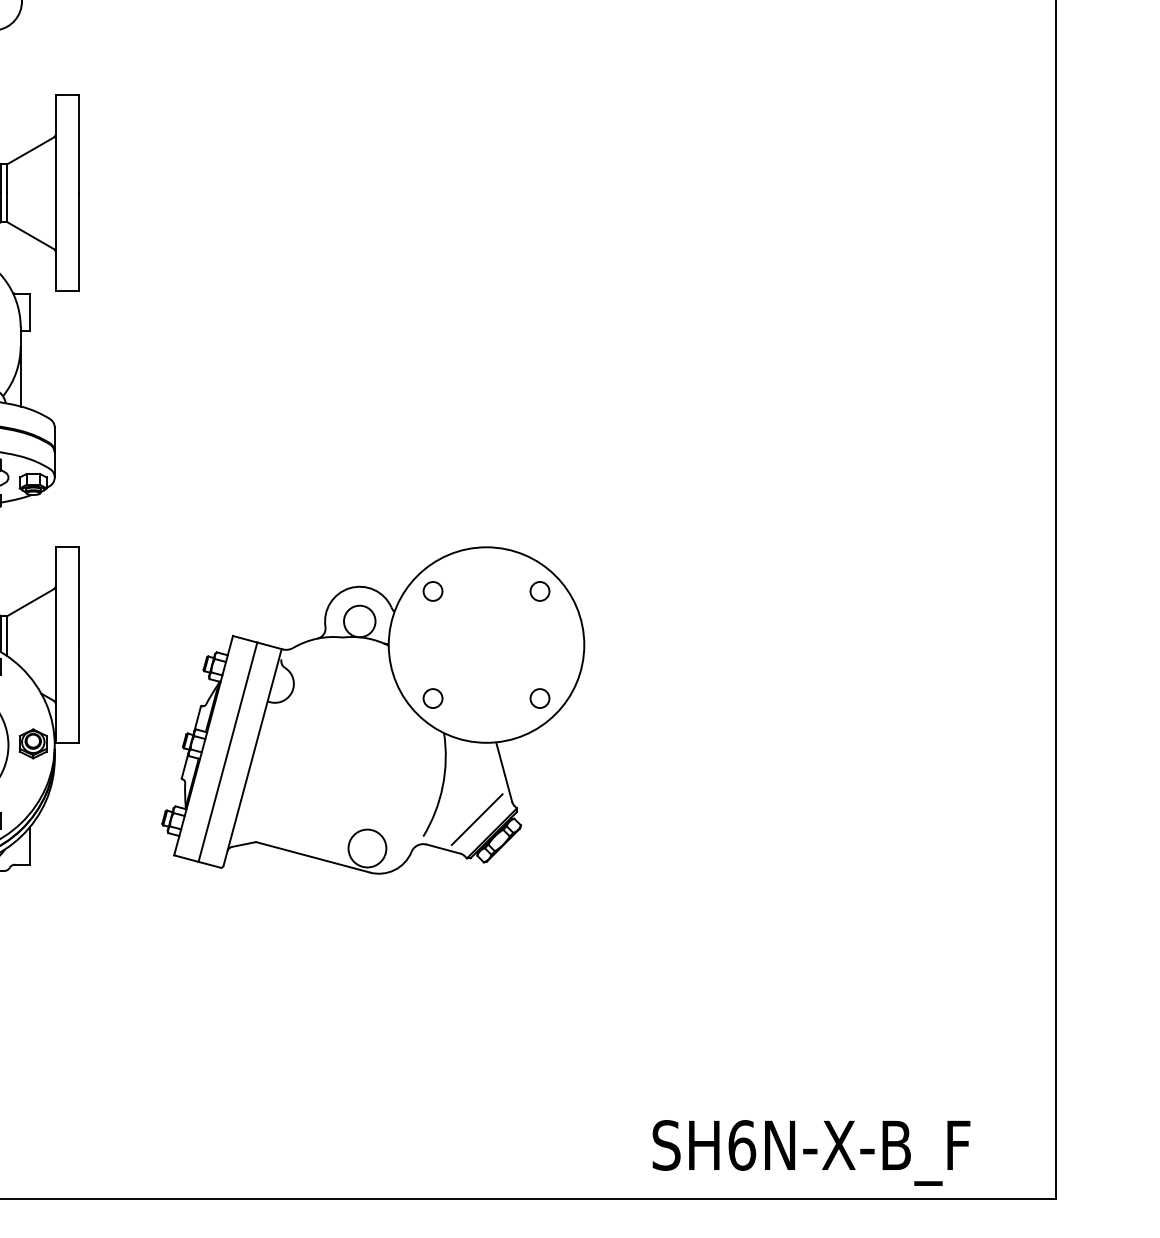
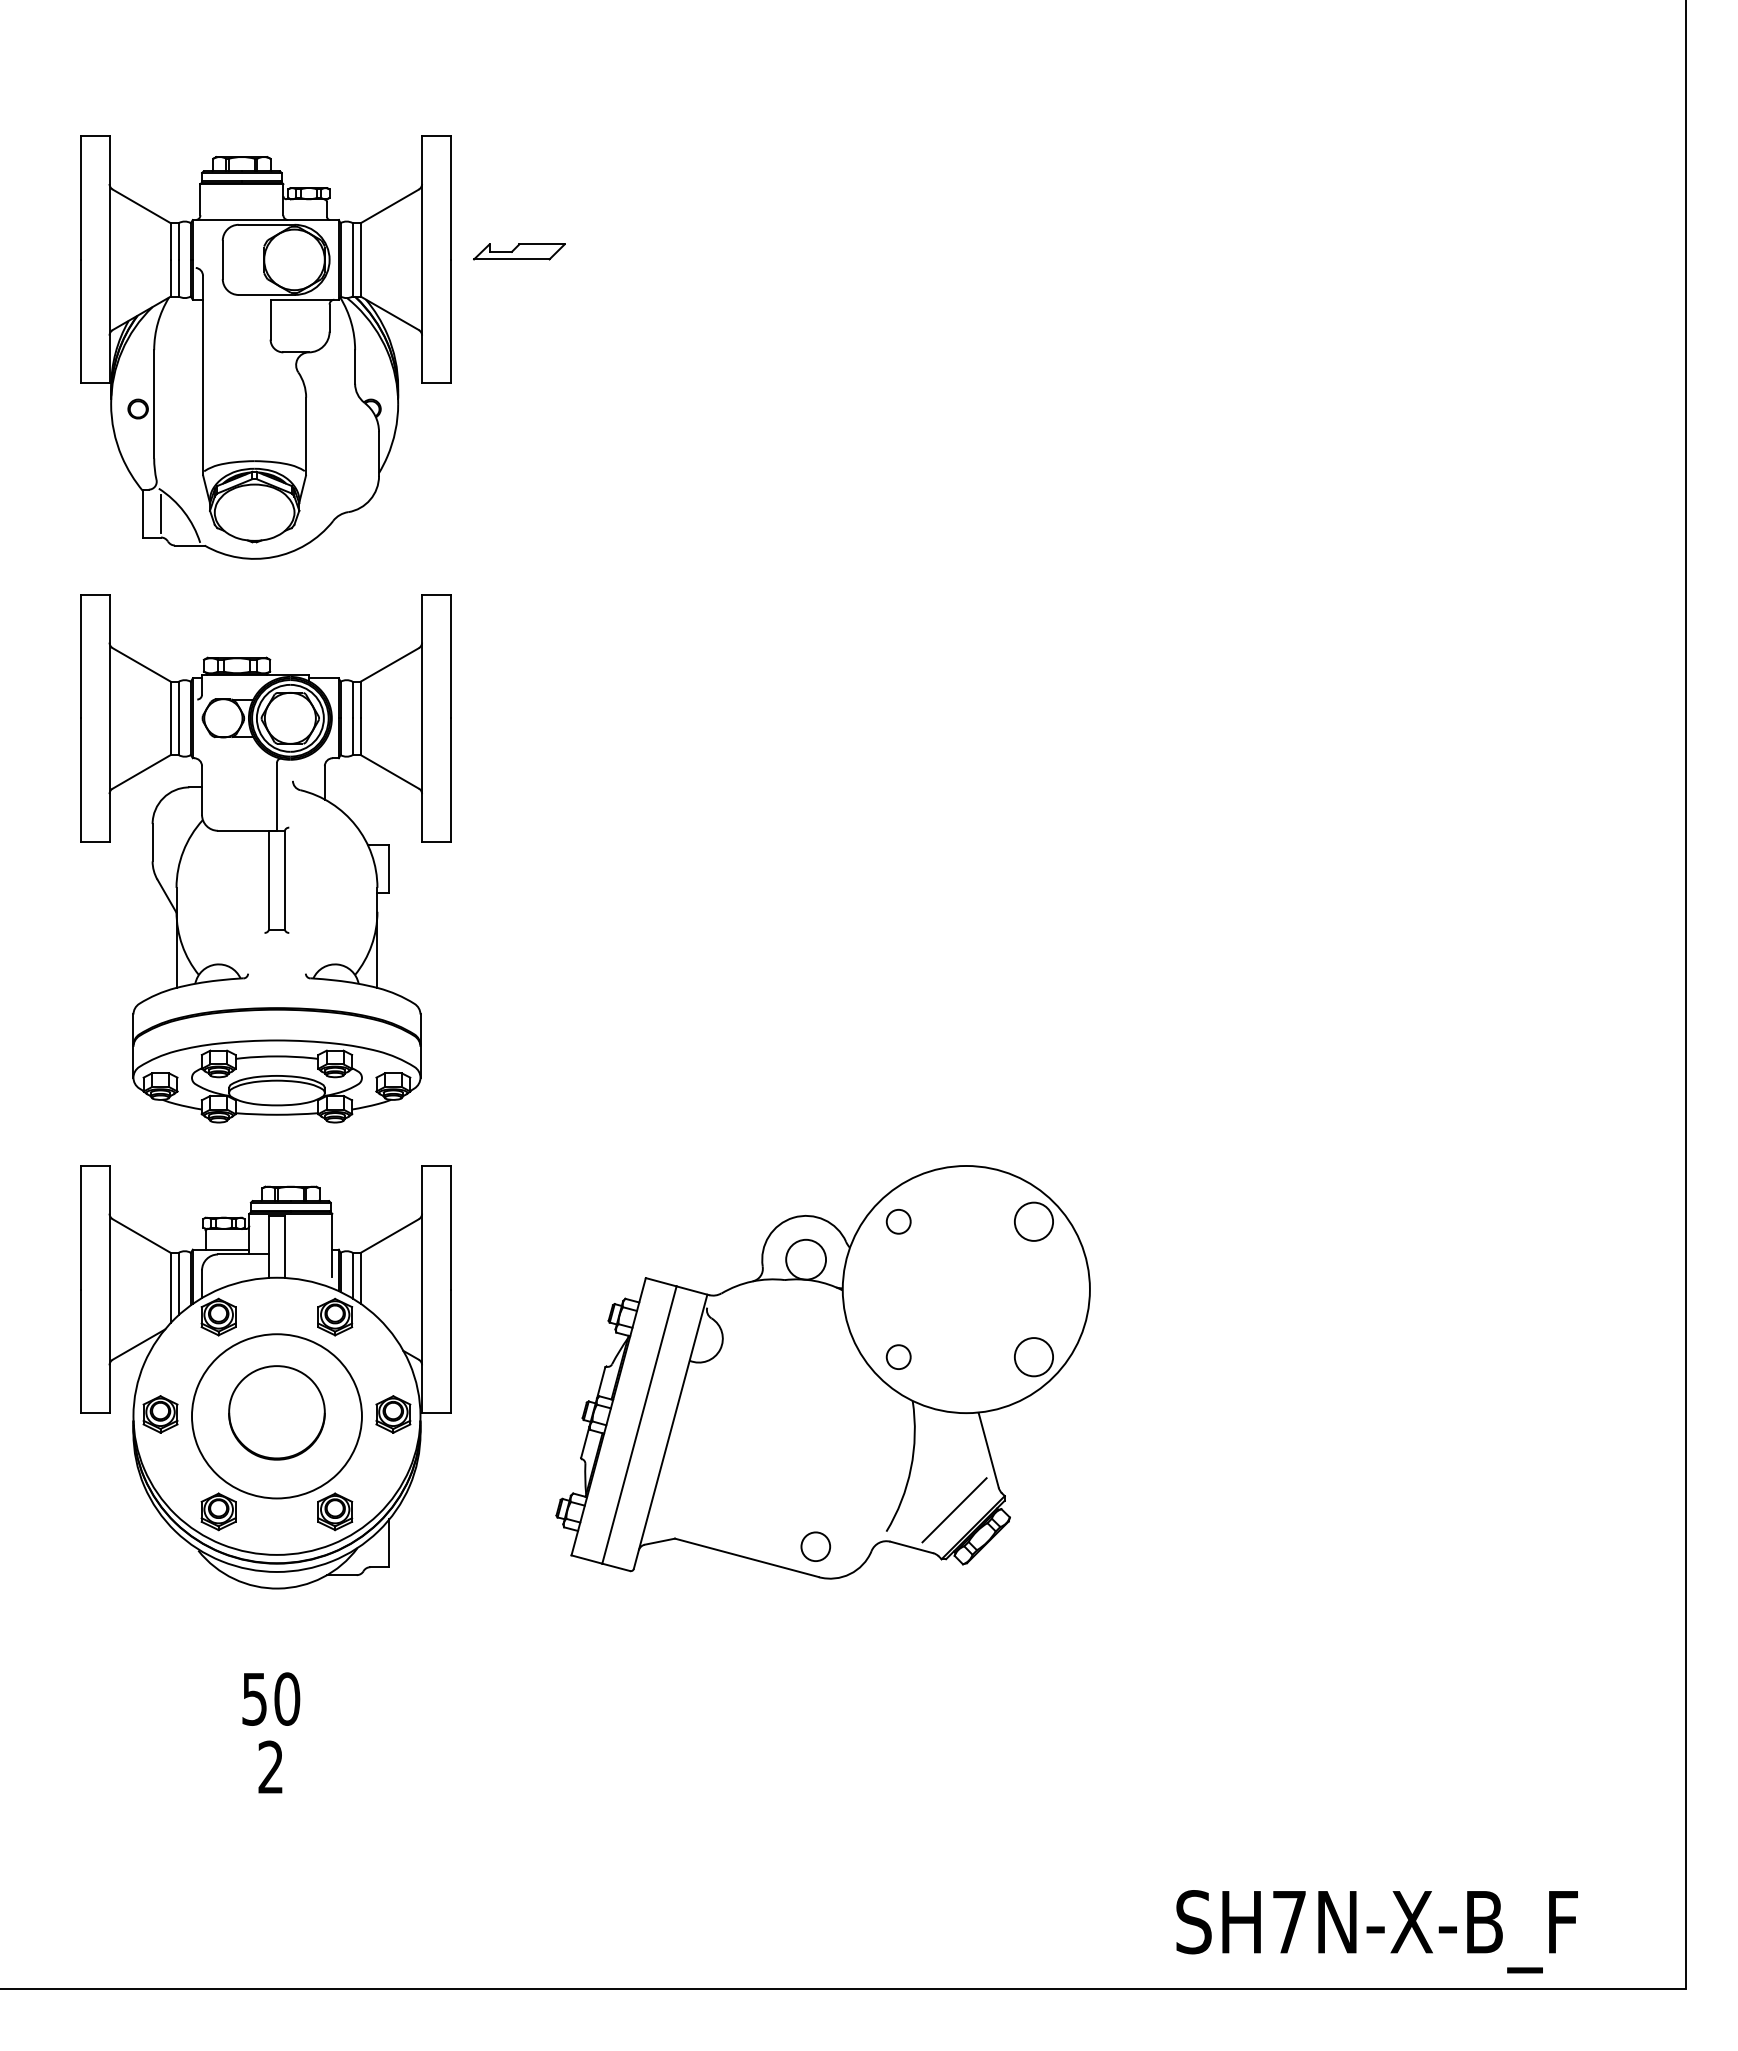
circle: (539, 591) -> (1033, 1221), size x1.6
circle: (539, 698) -> (1033, 1357), size x1.6
circle: (367, 848) -> (815, 1546), size x0.6
text: (742, 1145) -> (1289, 1922), SH6N-X-B_F -> SH7N-X-B_F

